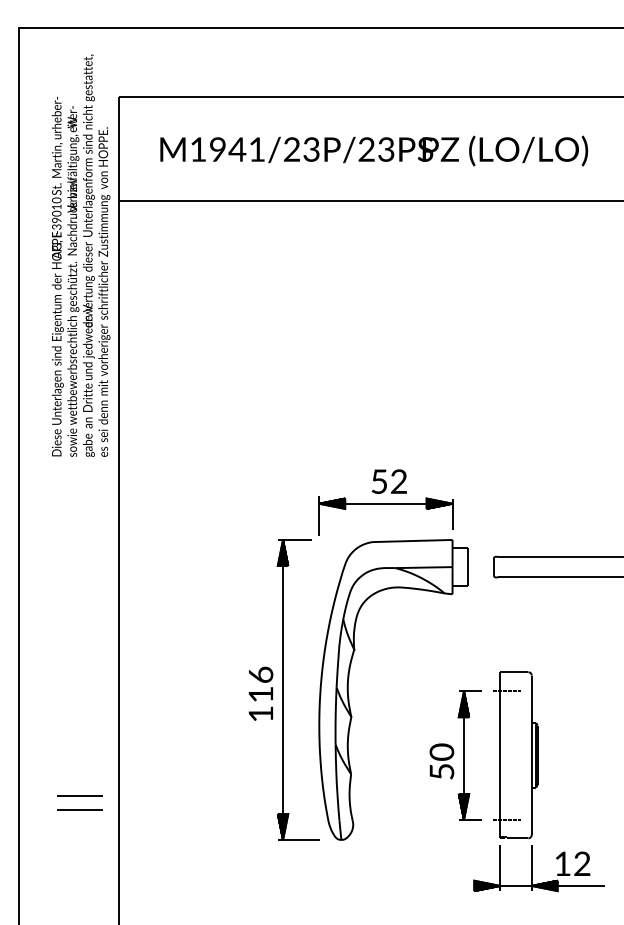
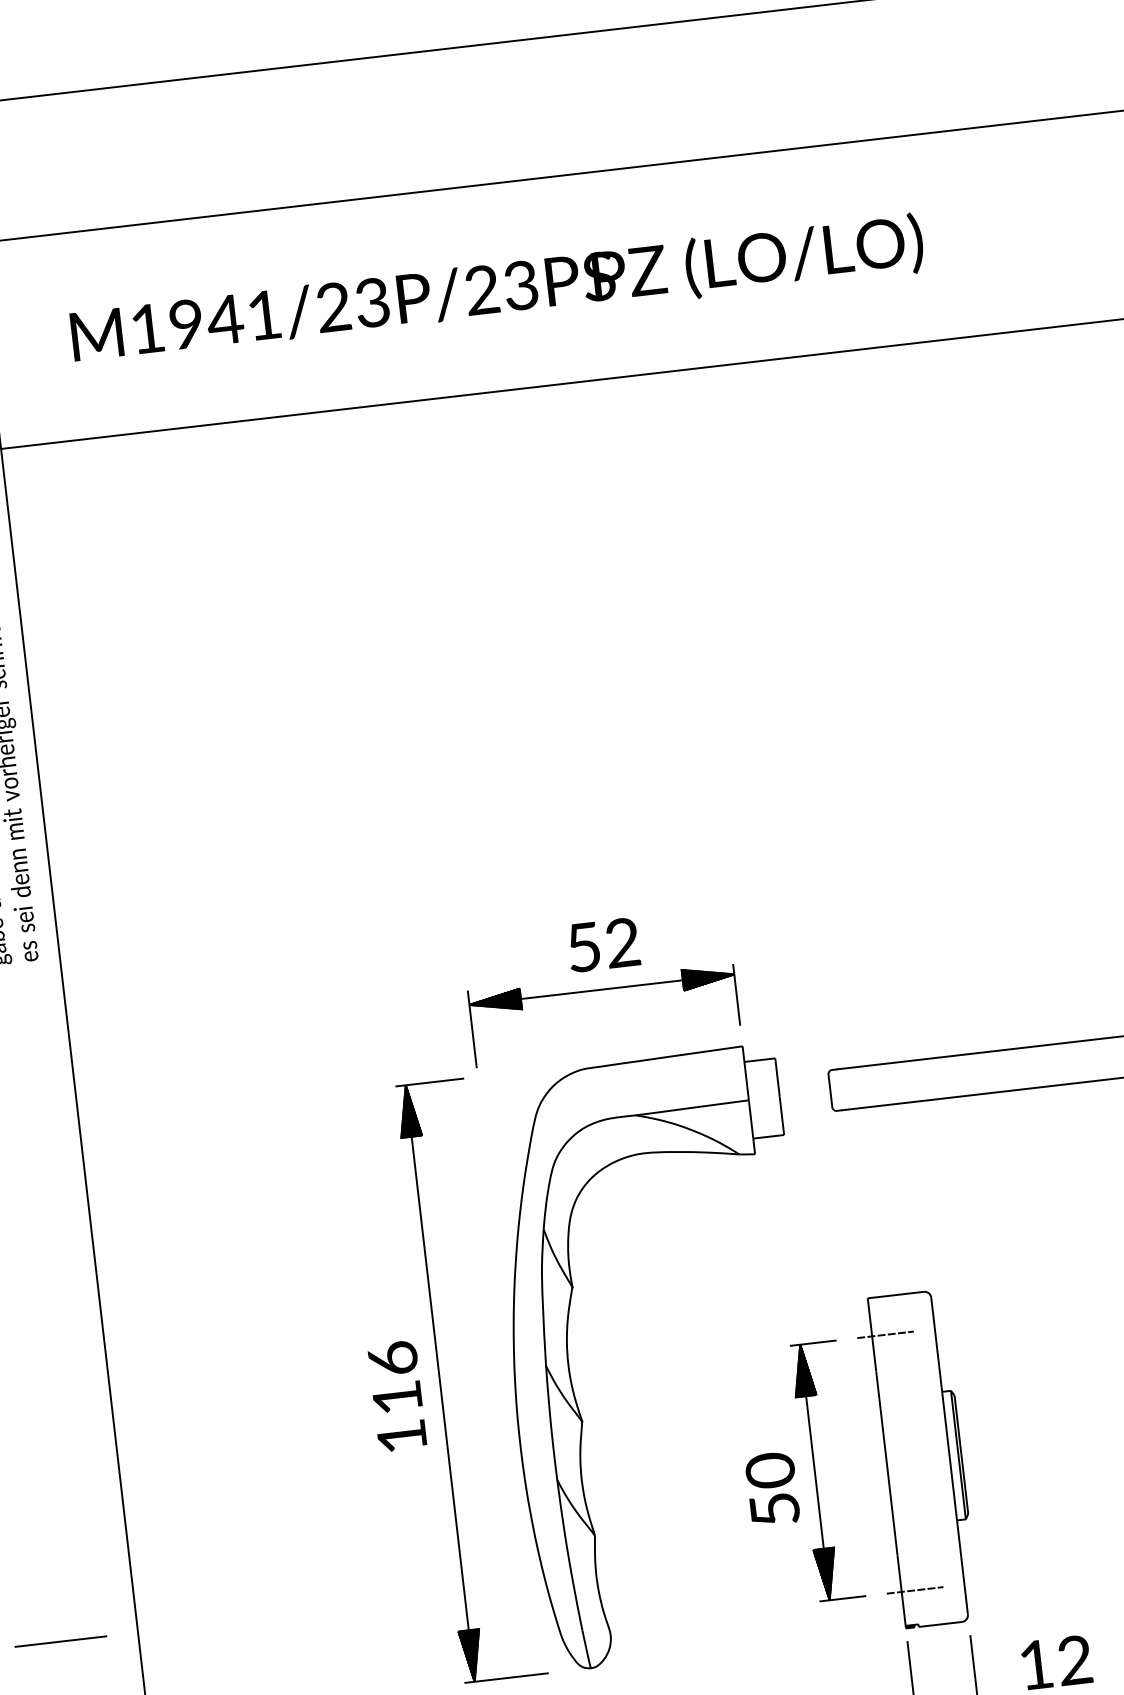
line: (79, 809) -> (63, 1667), removed

